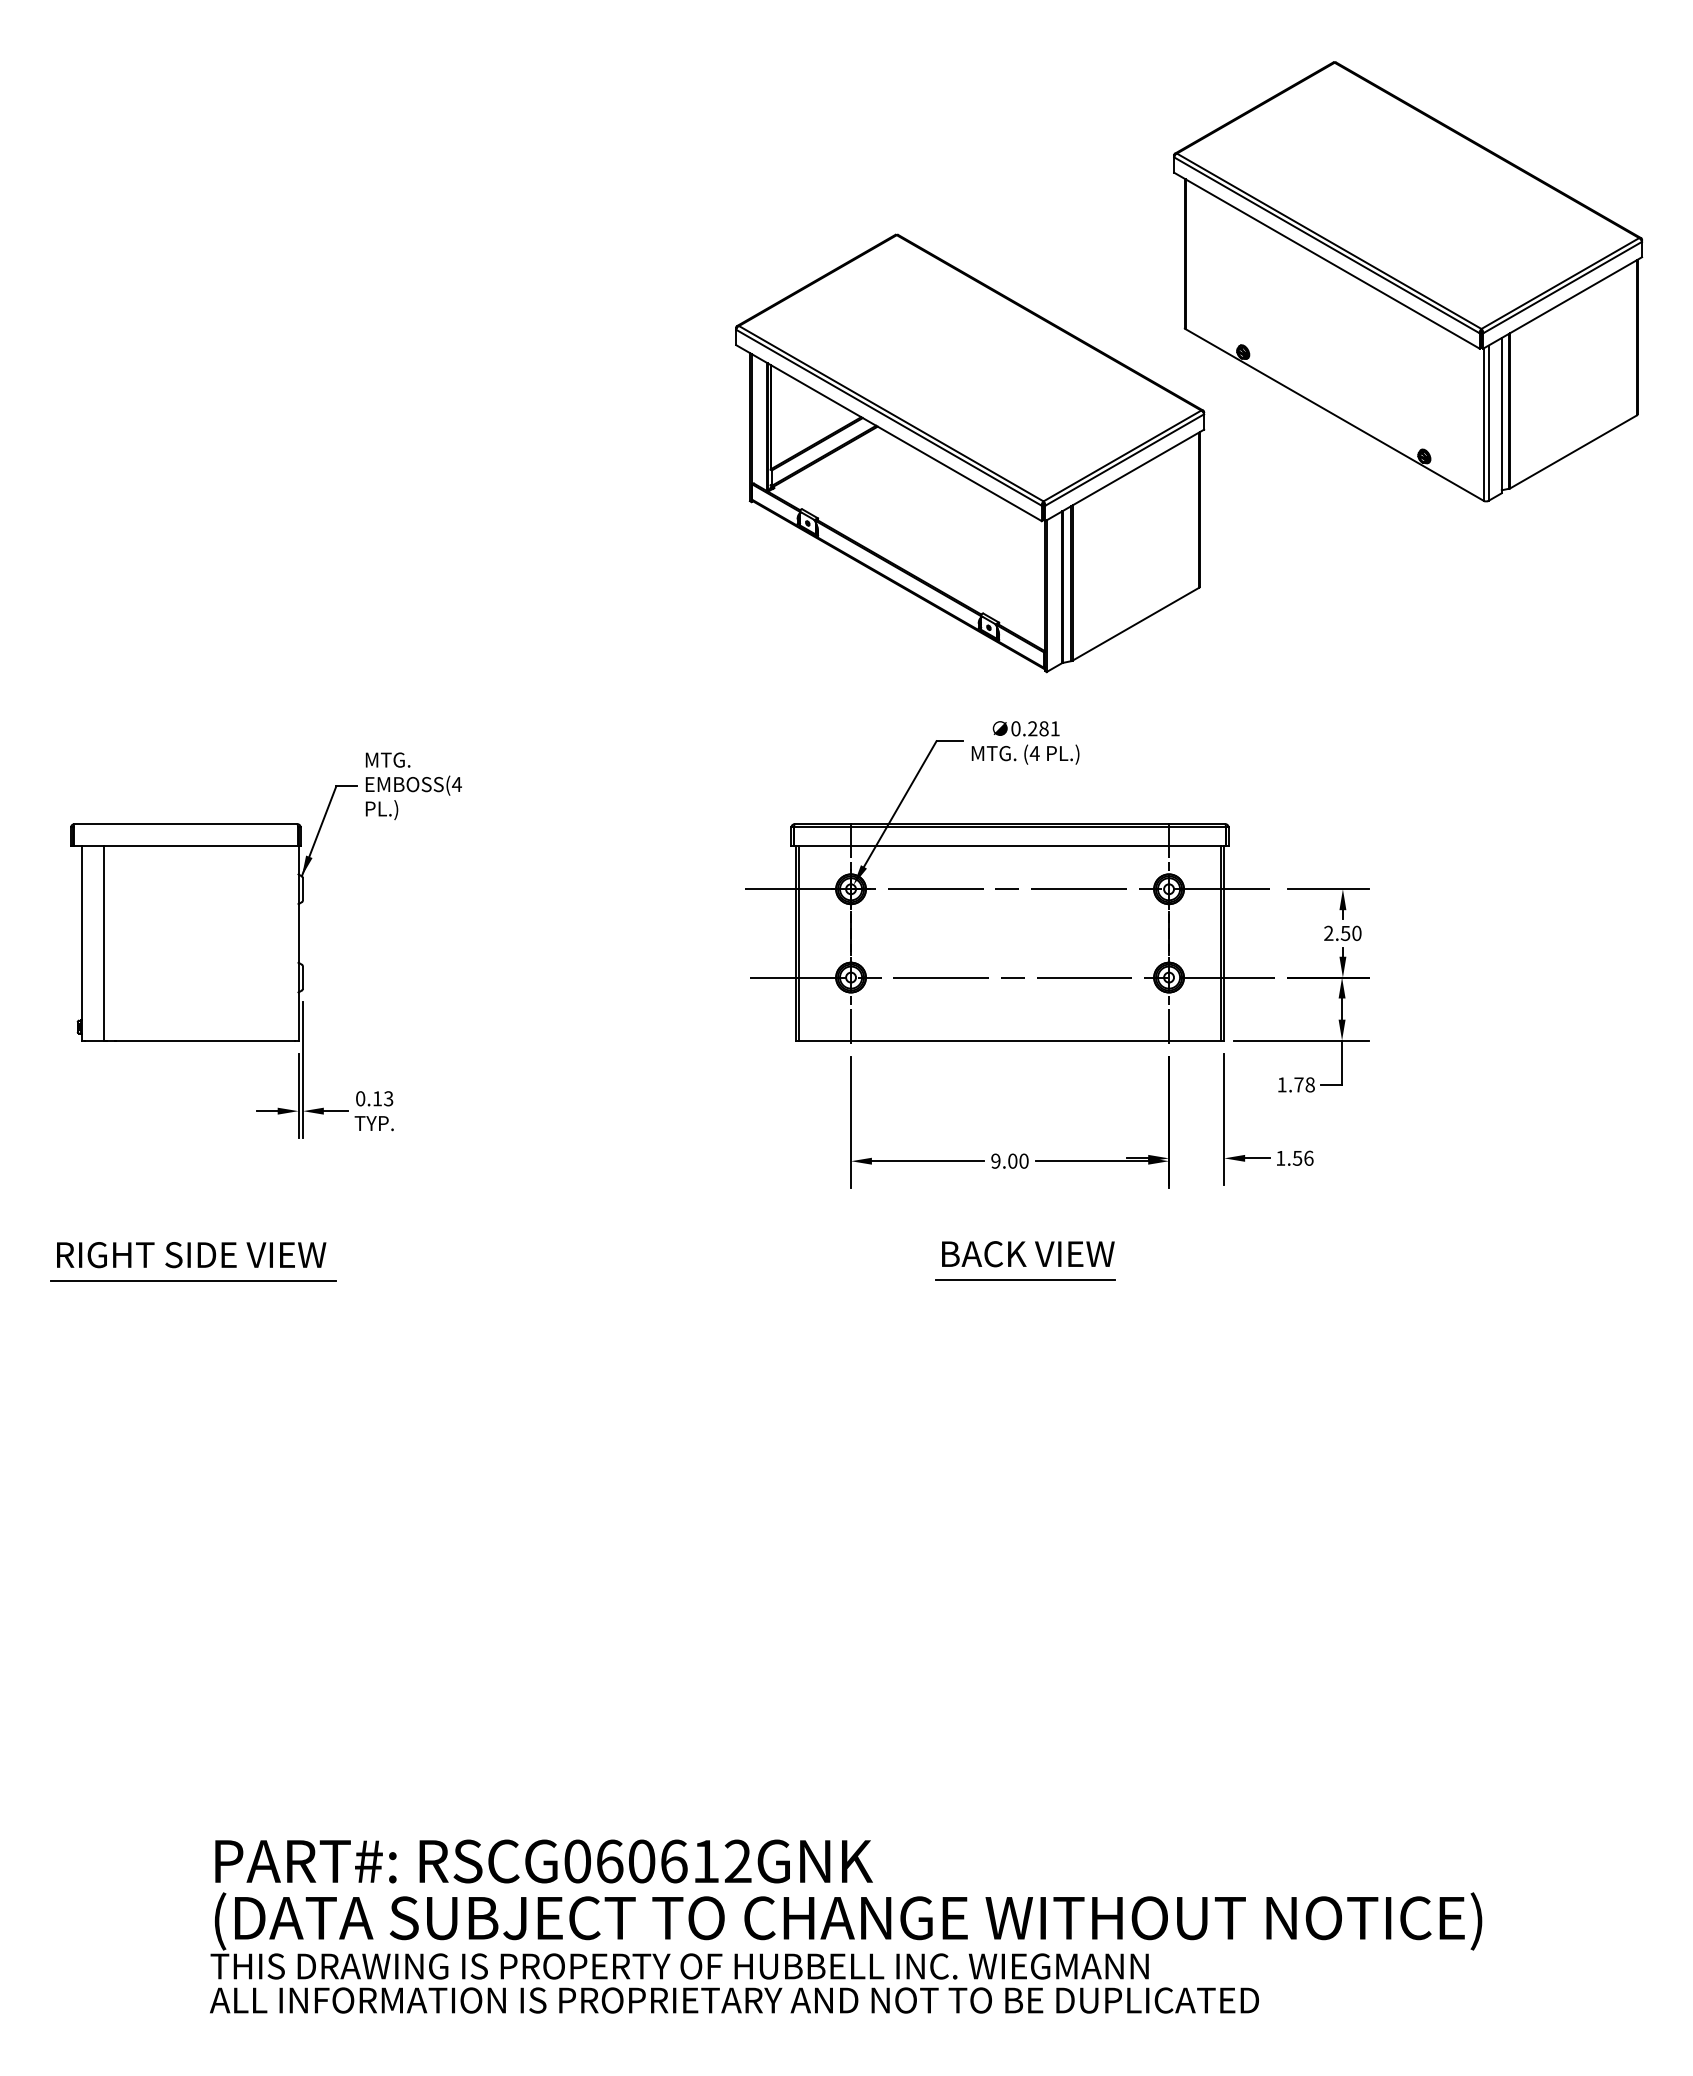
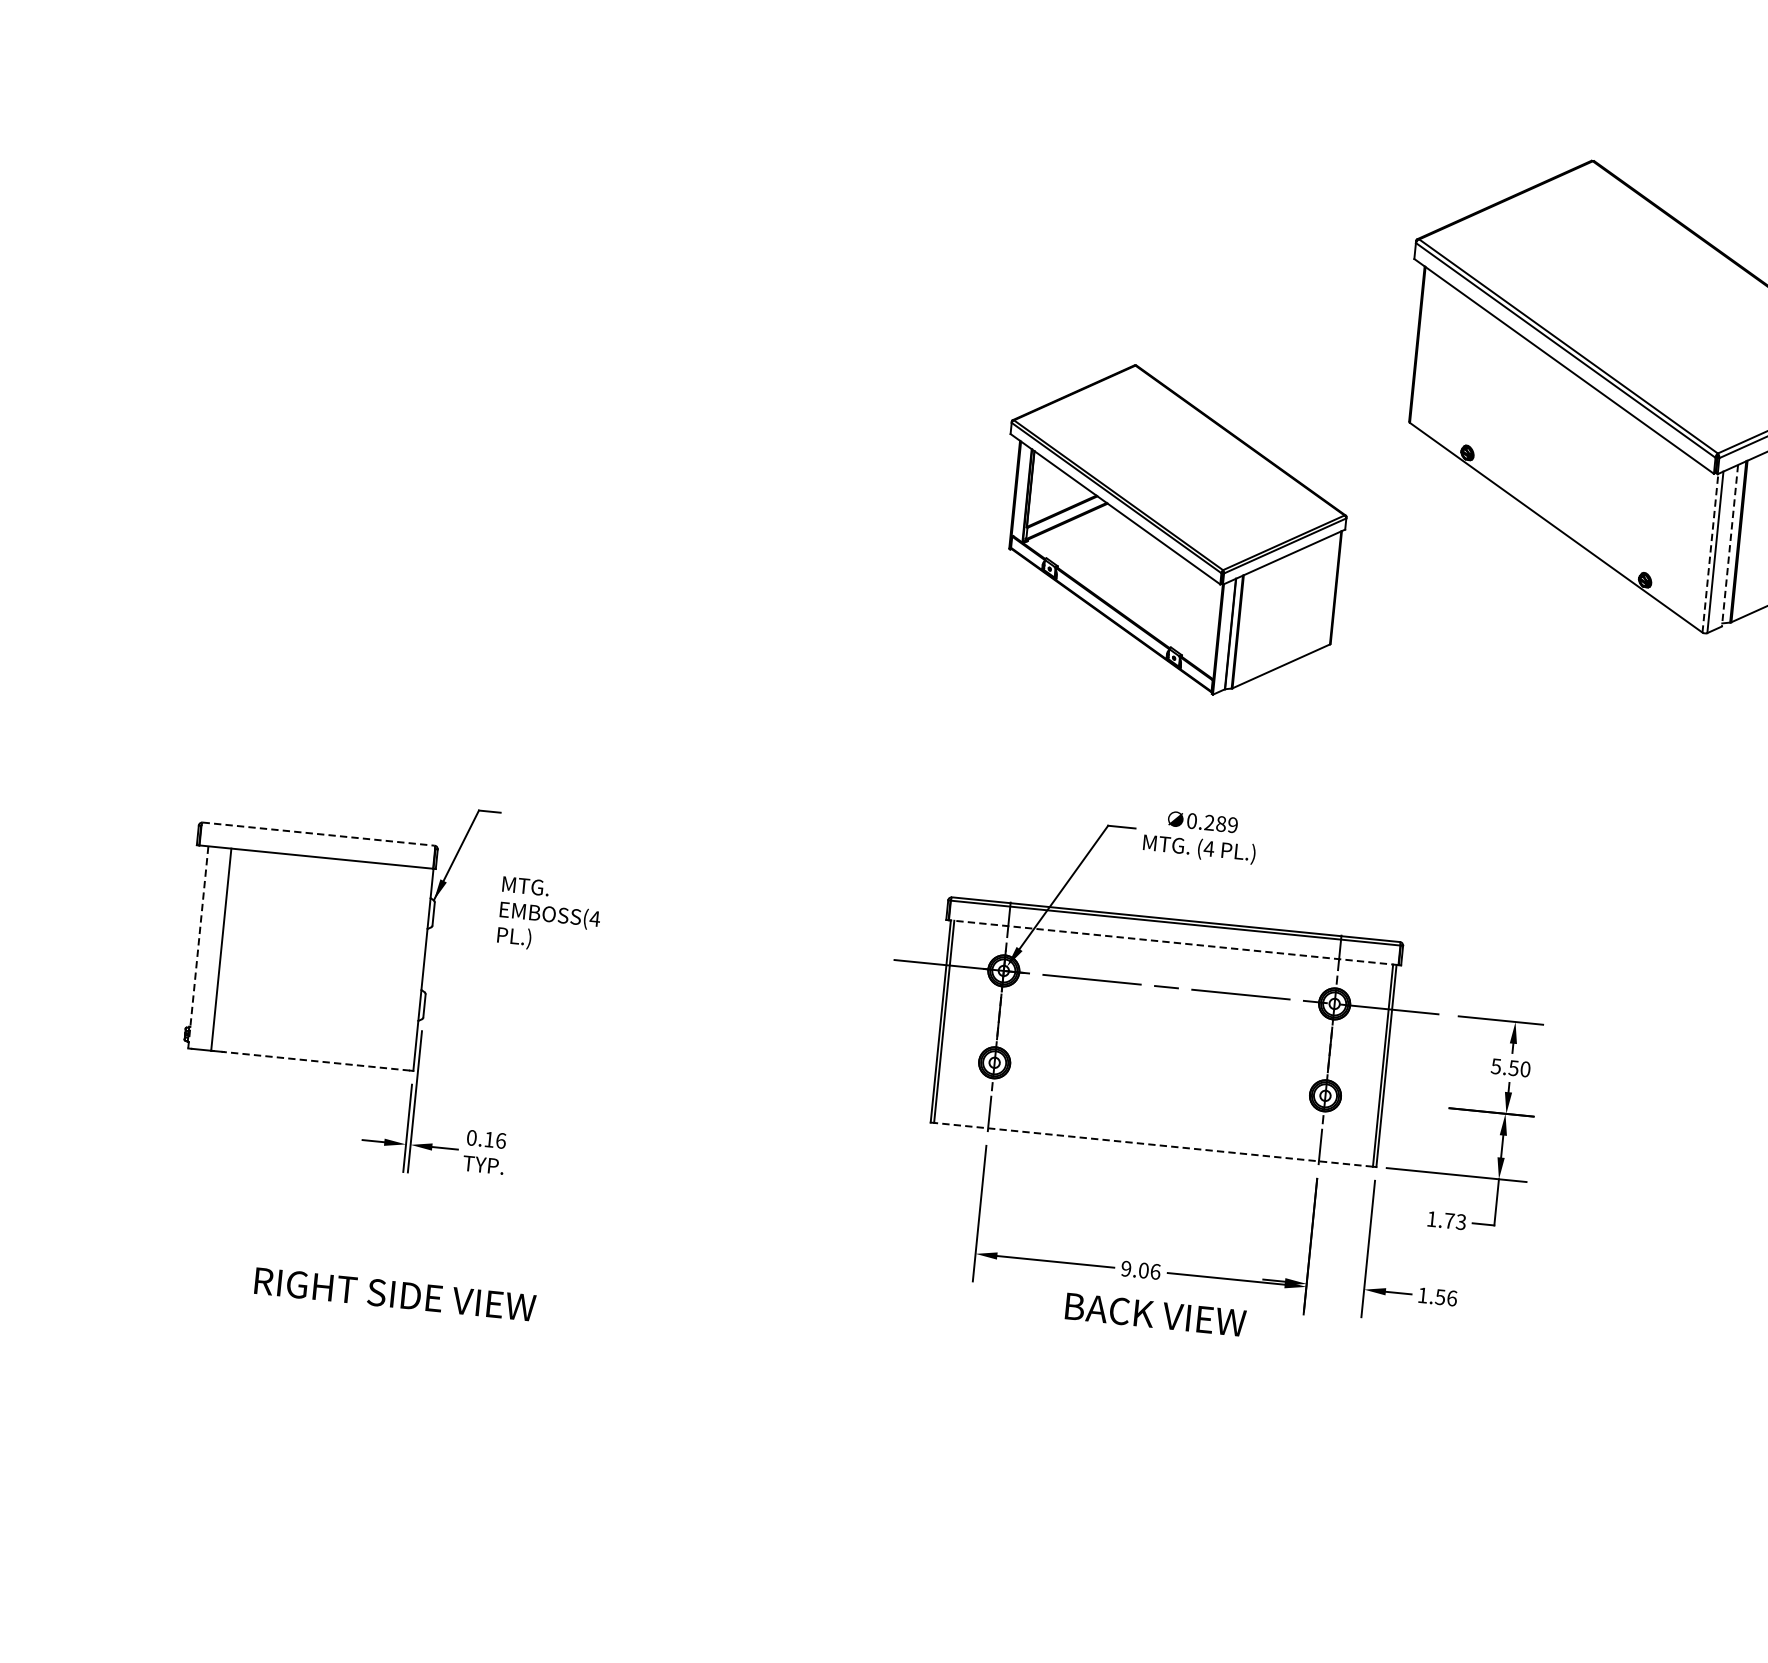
line: (1501, 415) -> (1729, 545), solid -> dashed
line: (1483, 424) -> (1710, 553), solid -> dashed
part: (970, 453) -> (1173, 529), size x0.7
text: (1054, 728) -> (1232, 824), 0.281 -> 0.289
text: (413, 786) -> (549, 916), moved
line: (185, 824) -> (318, 834), solid -> dashed
line: (1009, 846) -> (1173, 942), solid -> dashed
text: (1328, 933) -> (1495, 1066), 2.50 -> 5.50
line: (82, 942) -> (198, 946), solid -> dashed
line: (1010, 977) -> (1160, 1079), removed
line: (205, 1040) -> (316, 1061), solid -> dashed
line: (1010, 1040) -> (1154, 1144), solid -> dashed
text: (1309, 1084) -> (1460, 1221), 1.78 -> 1.73
text: (388, 1098) -> (500, 1140), 0.13 -> 0.16
text: (1023, 1160) -> (1155, 1271), 9.00 -> 9.06
text: (1028, 1254) -> (1155, 1315), moved
text: (191, 1255) -> (395, 1294), moved
line: (1025, 1280) -> (1144, 1396), removed
line: (192, 1281) -> (277, 1310), removed

